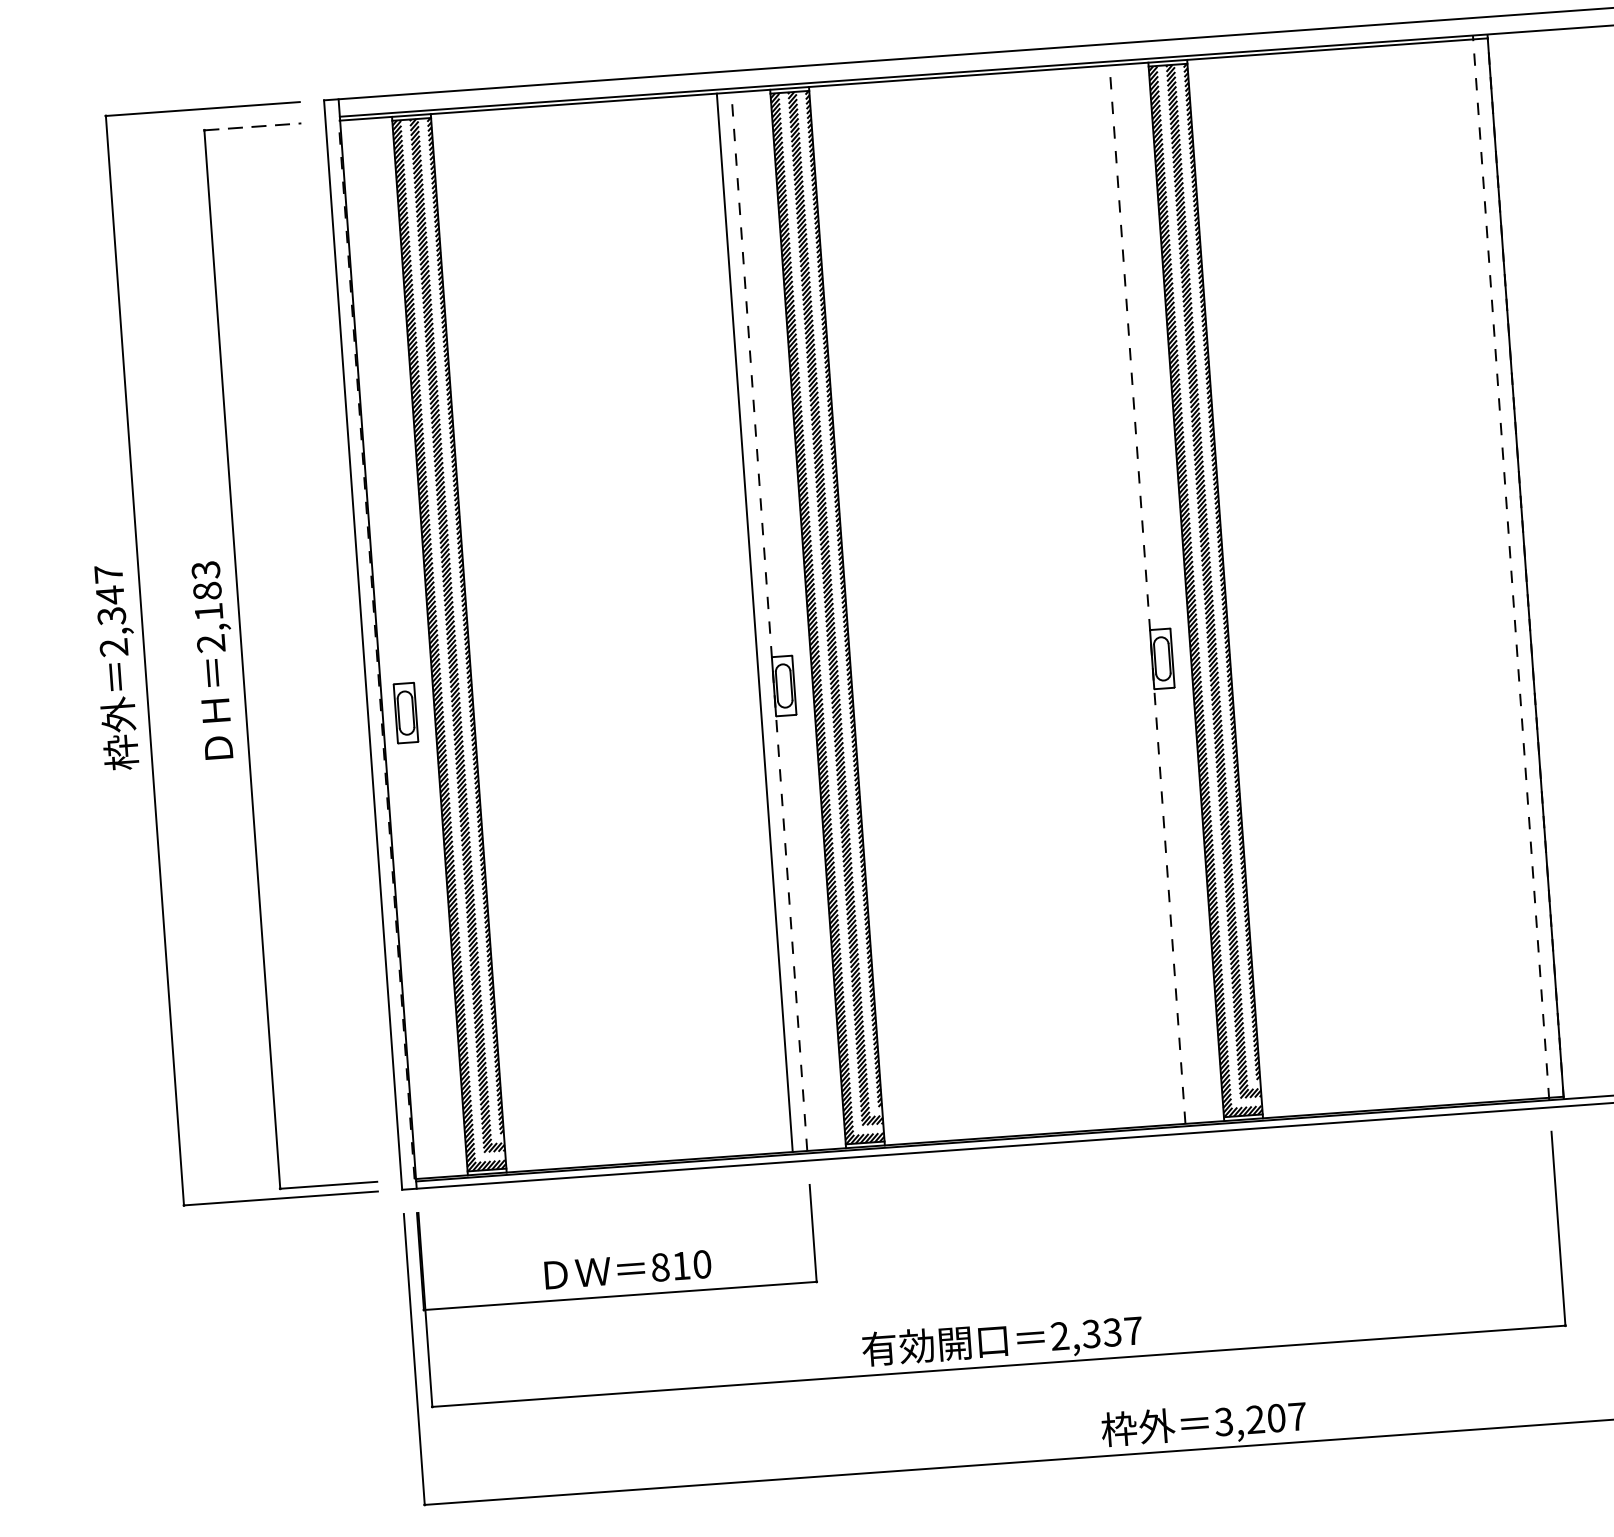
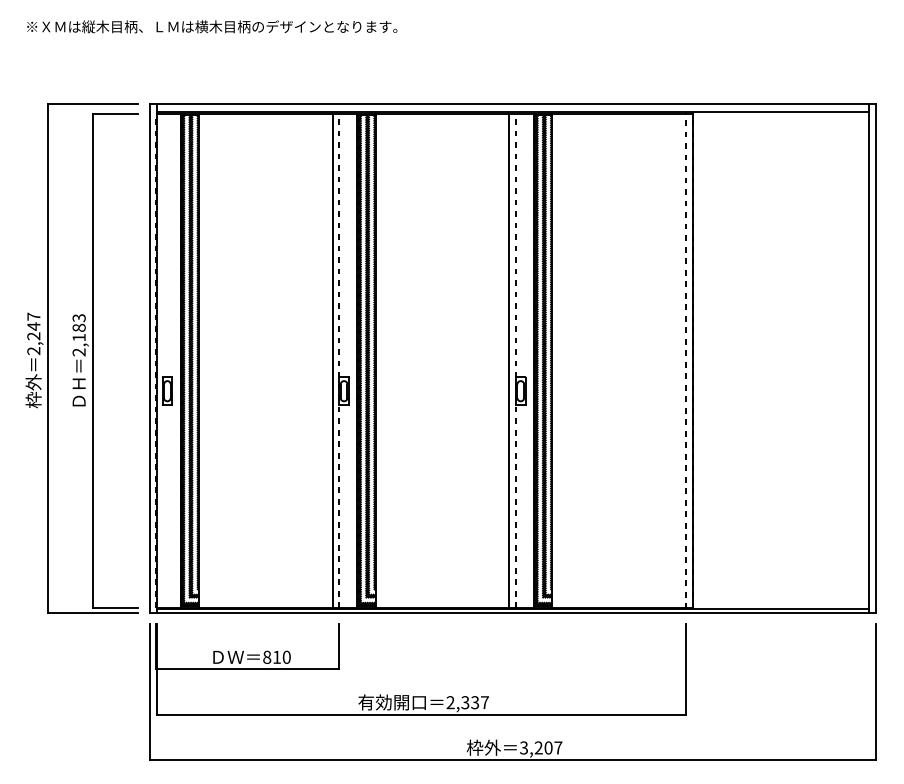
line: (252, 126) -> (115, 113), dashed -> solid
line: (1133, 594) -> (509, 360), added
text: (111, 616) -> (33, 336), 2,347 -> 2,247

